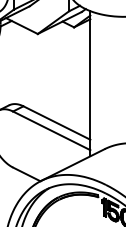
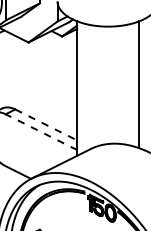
line: (57, 122) -> (46, 124), solid -> dashed
line: (51, 130) -> (41, 131), solid -> dashed

